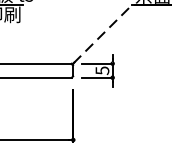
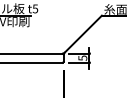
line: (101, 34) -> (82, 34), dashed -> solid

